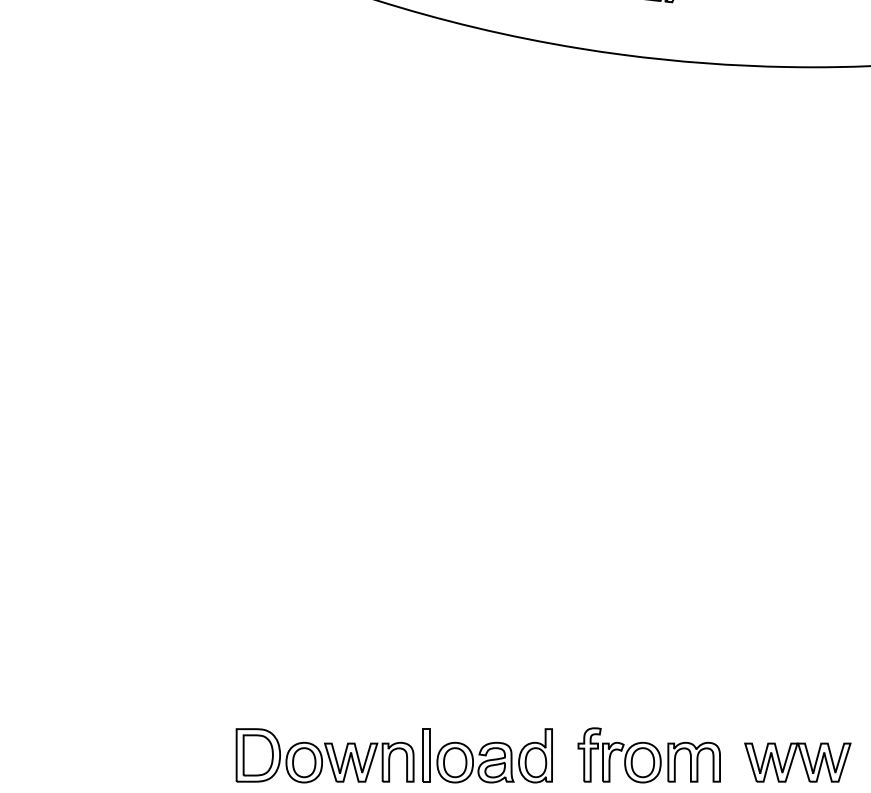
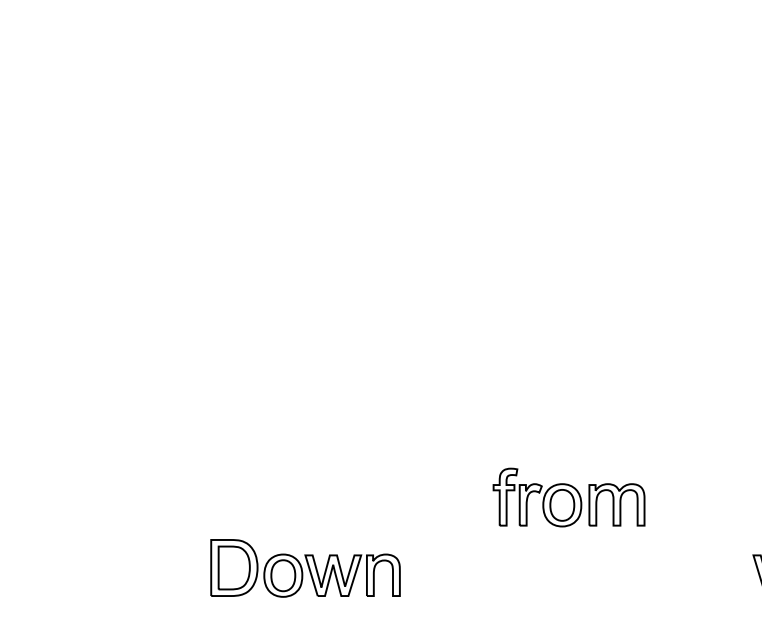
part: (487, 755) -> (478, 568), removed
part: (648, 755) -> (568, 497), moved

